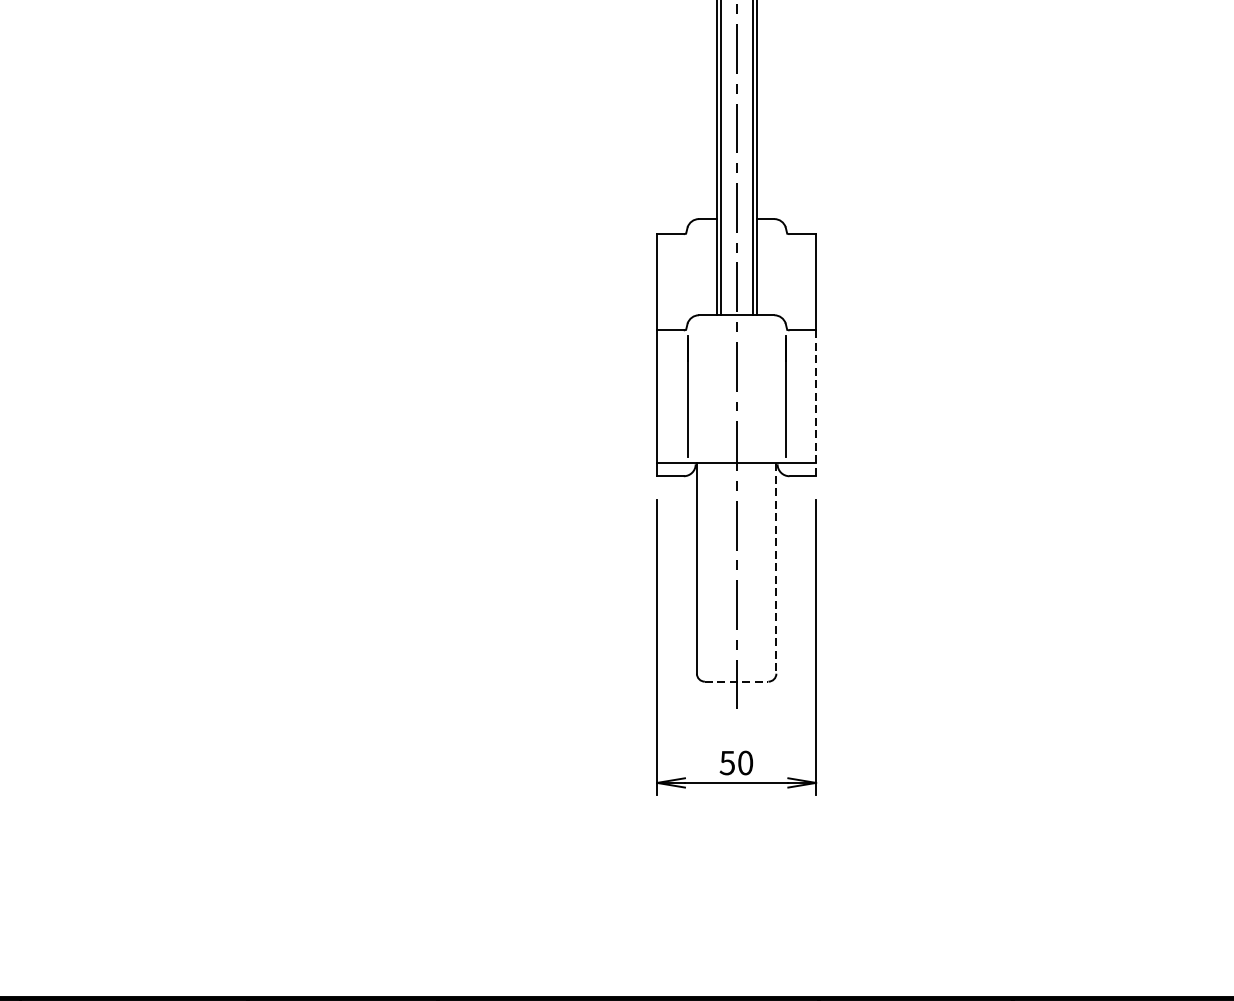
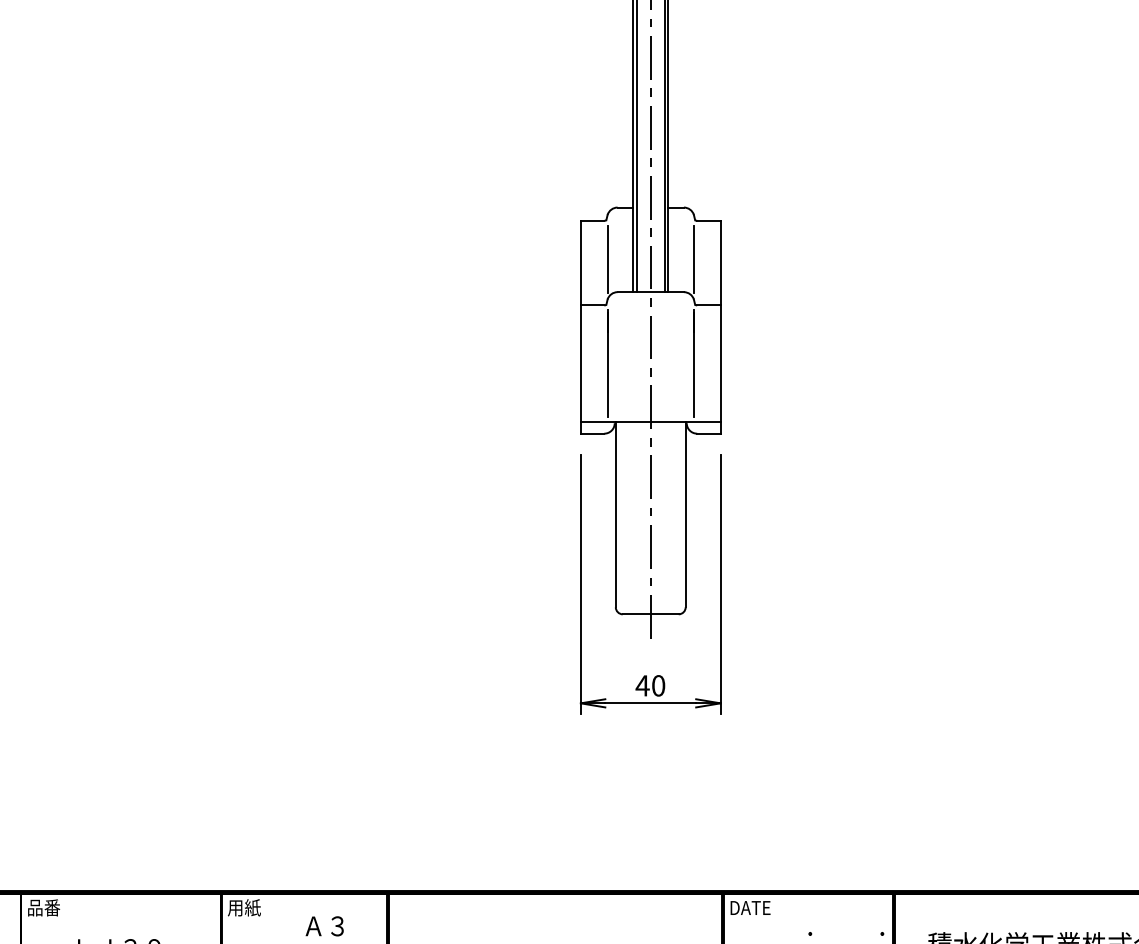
line: (687, 276) -> (607, 258), added
line: (785, 276) -> (693, 258), added
line: (815, 404) -> (720, 370), dashed -> solid
line: (776, 568) -> (685, 514), dashed -> solid
line: (736, 681) -> (650, 614), dashed -> solid
text: (727, 762) -> (642, 685), 50 -> 40

